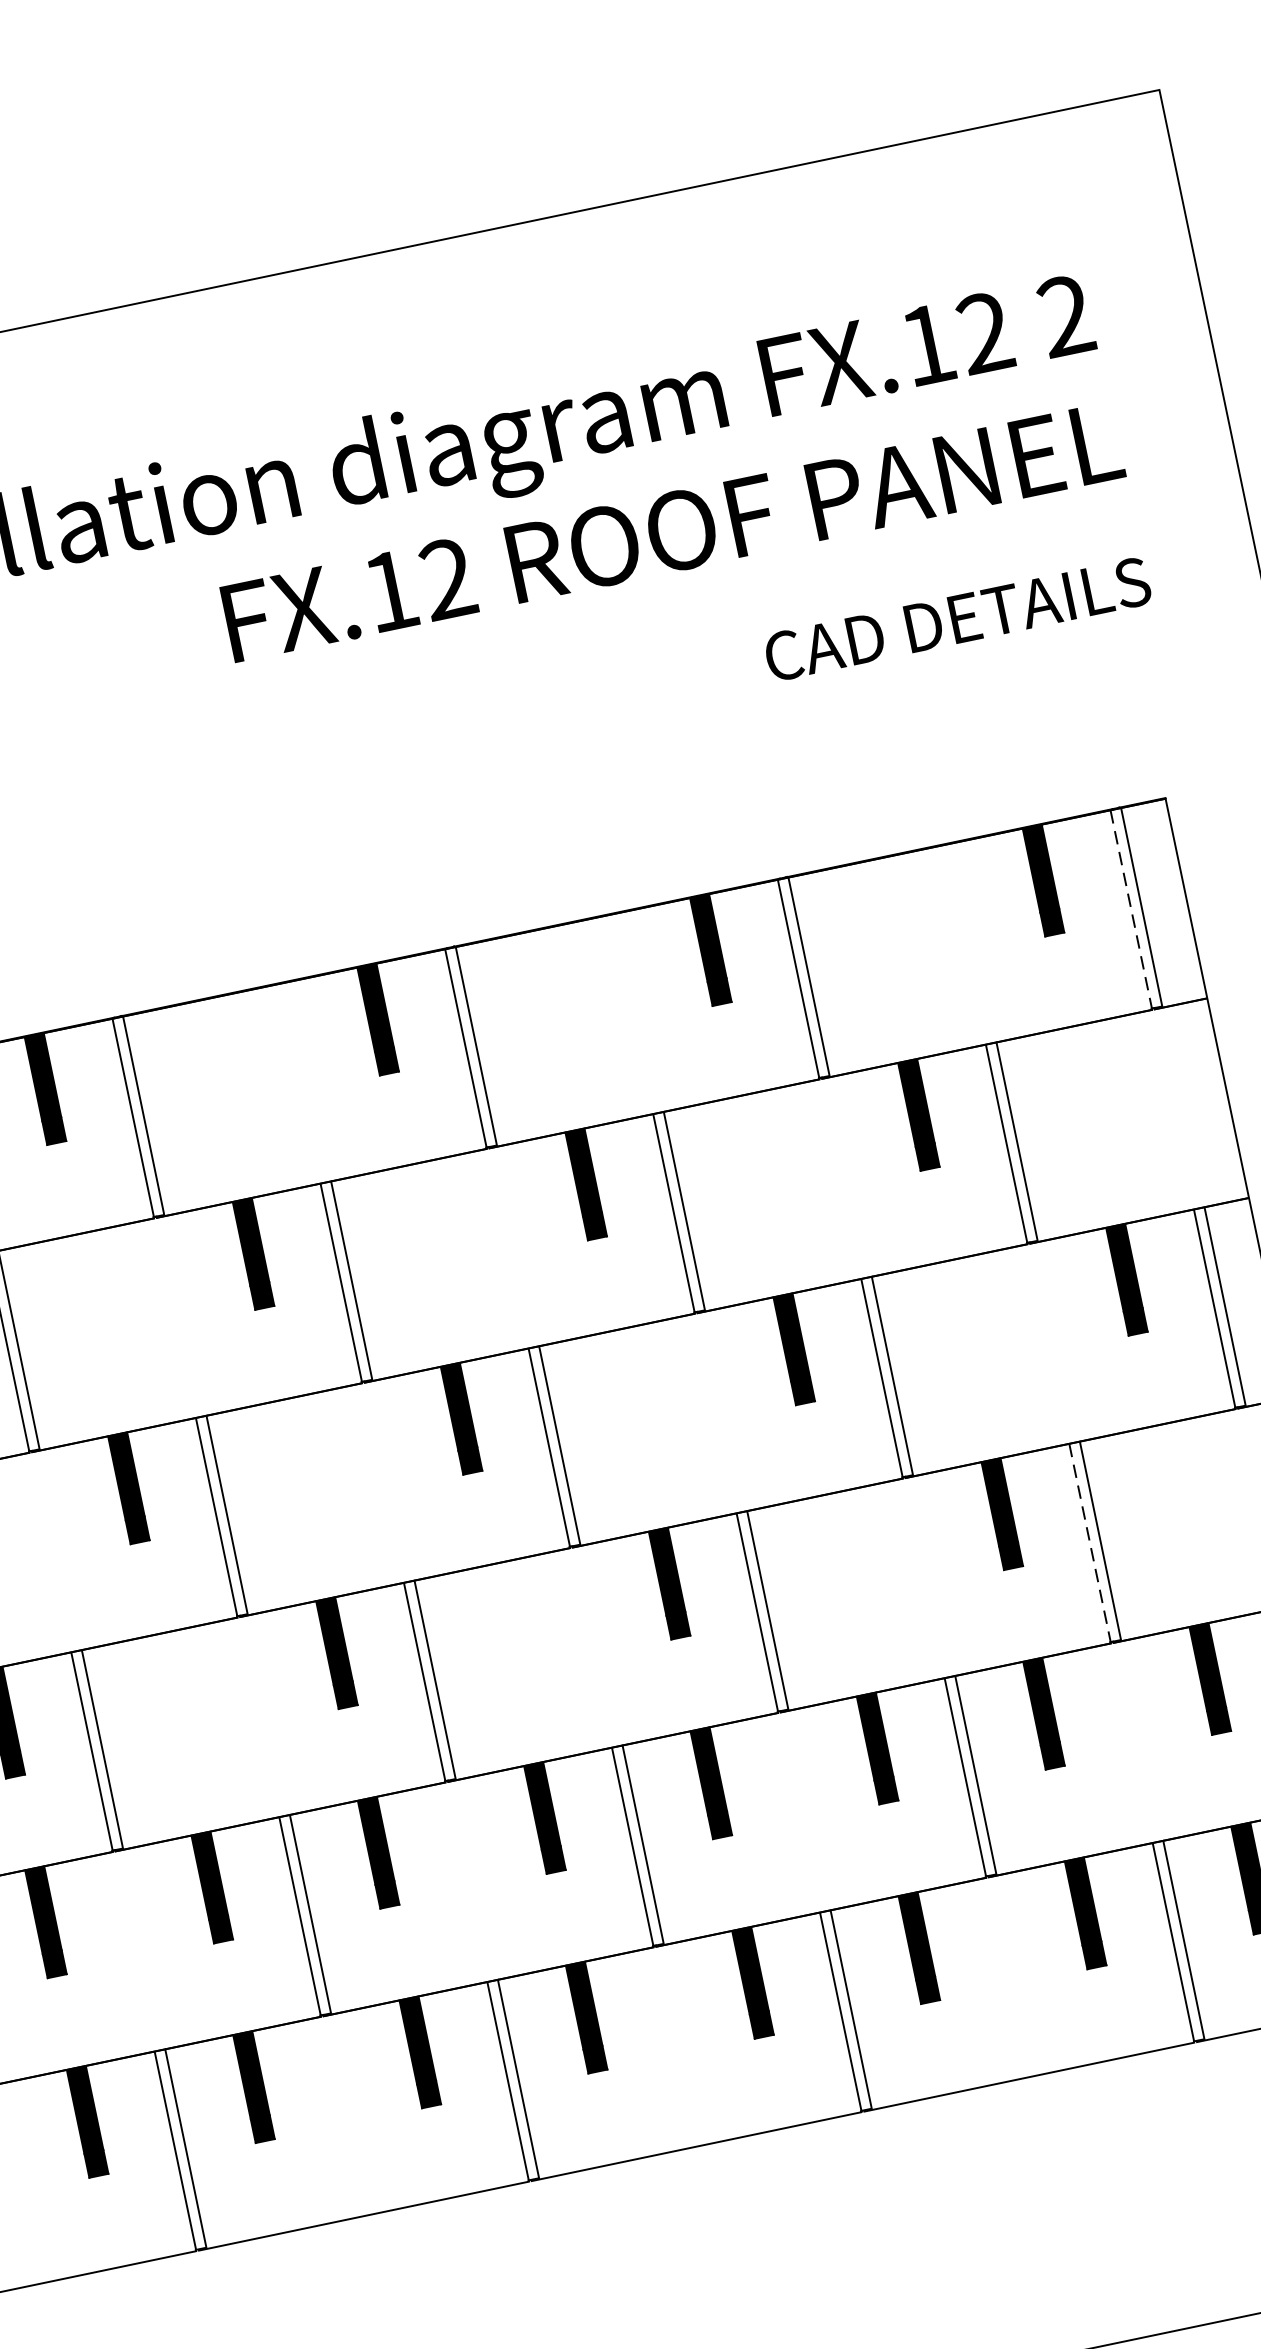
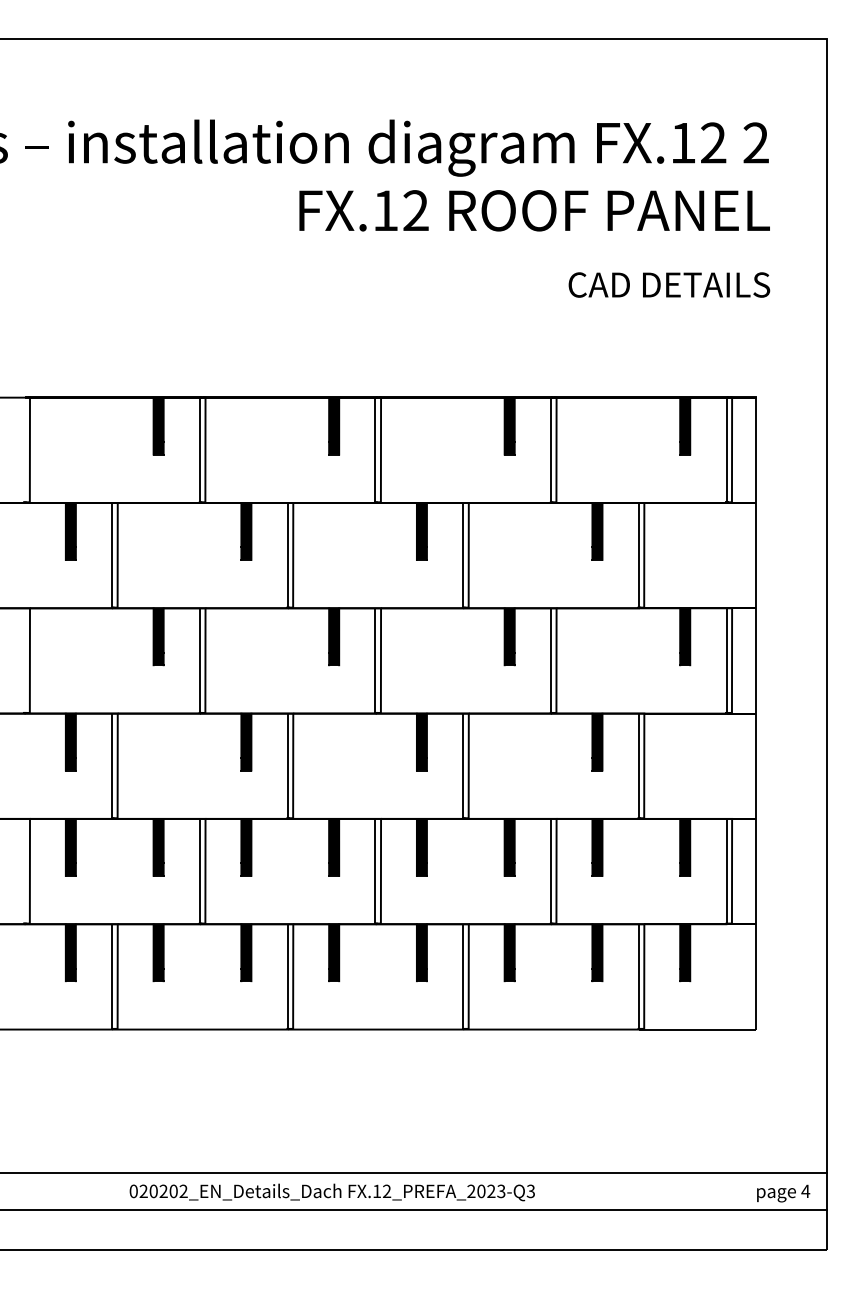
line: (1131, 910) -> (726, 450), dashed -> solid
line: (1089, 1544) -> (638, 766), dashed -> solid

